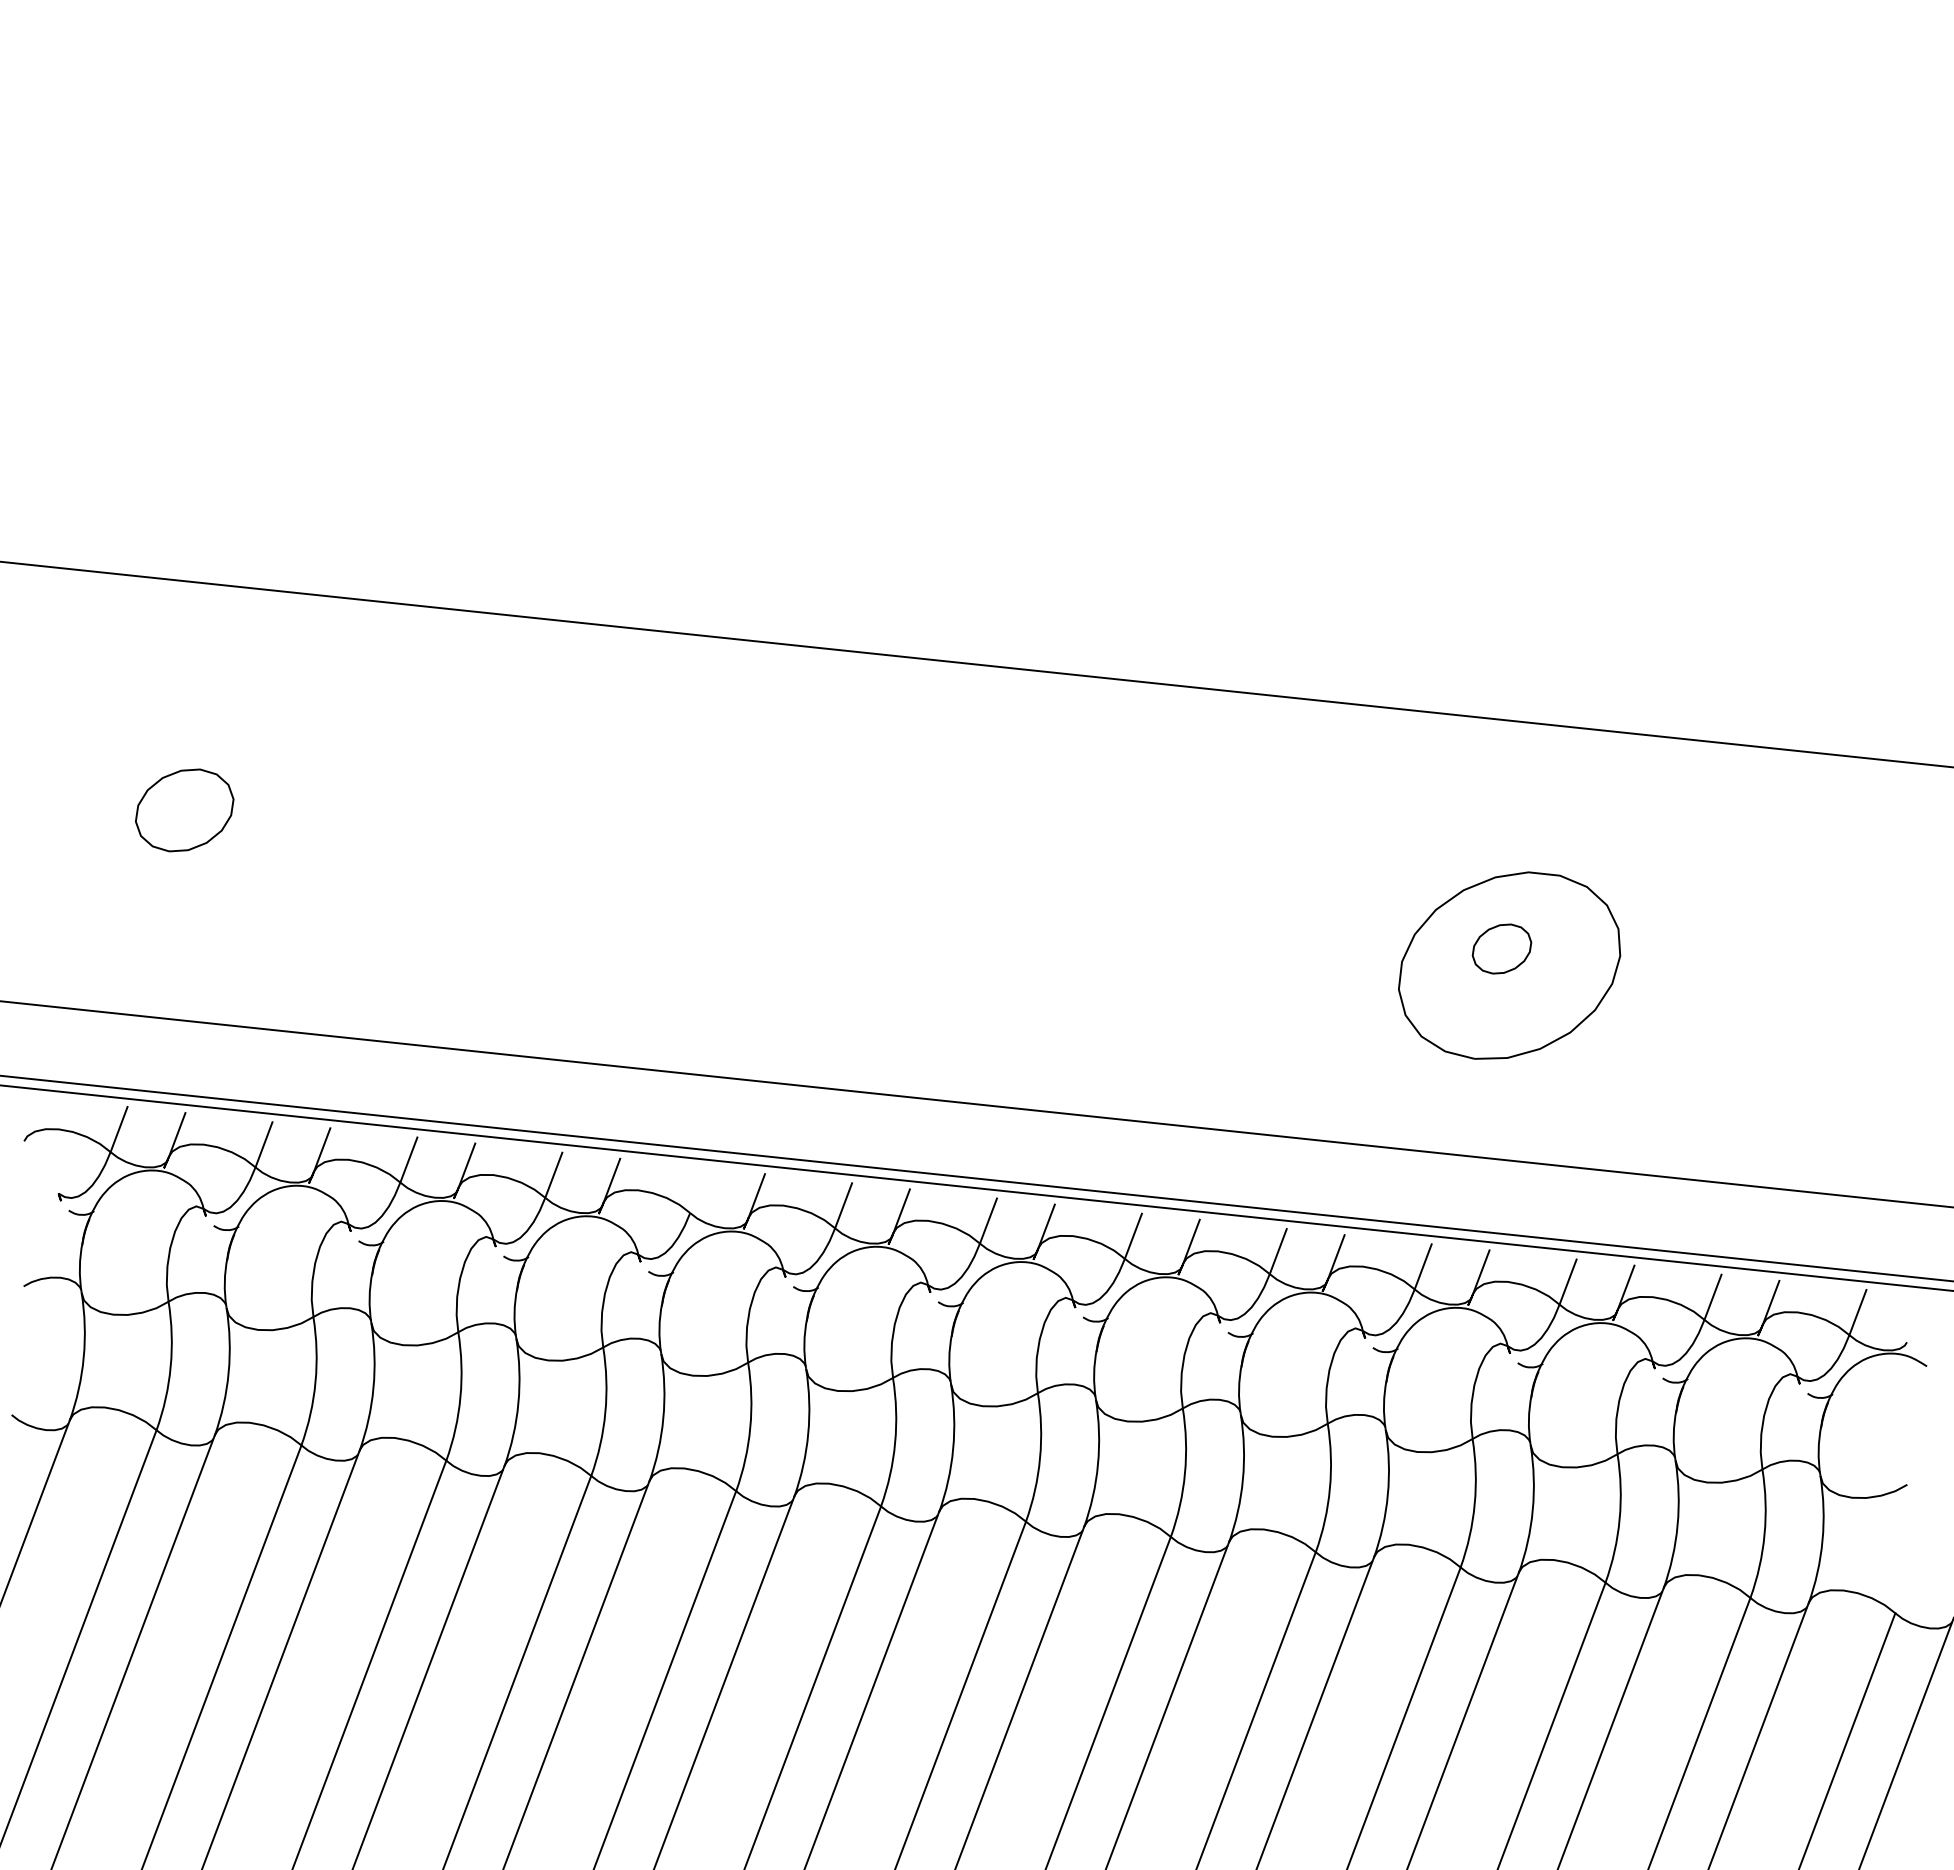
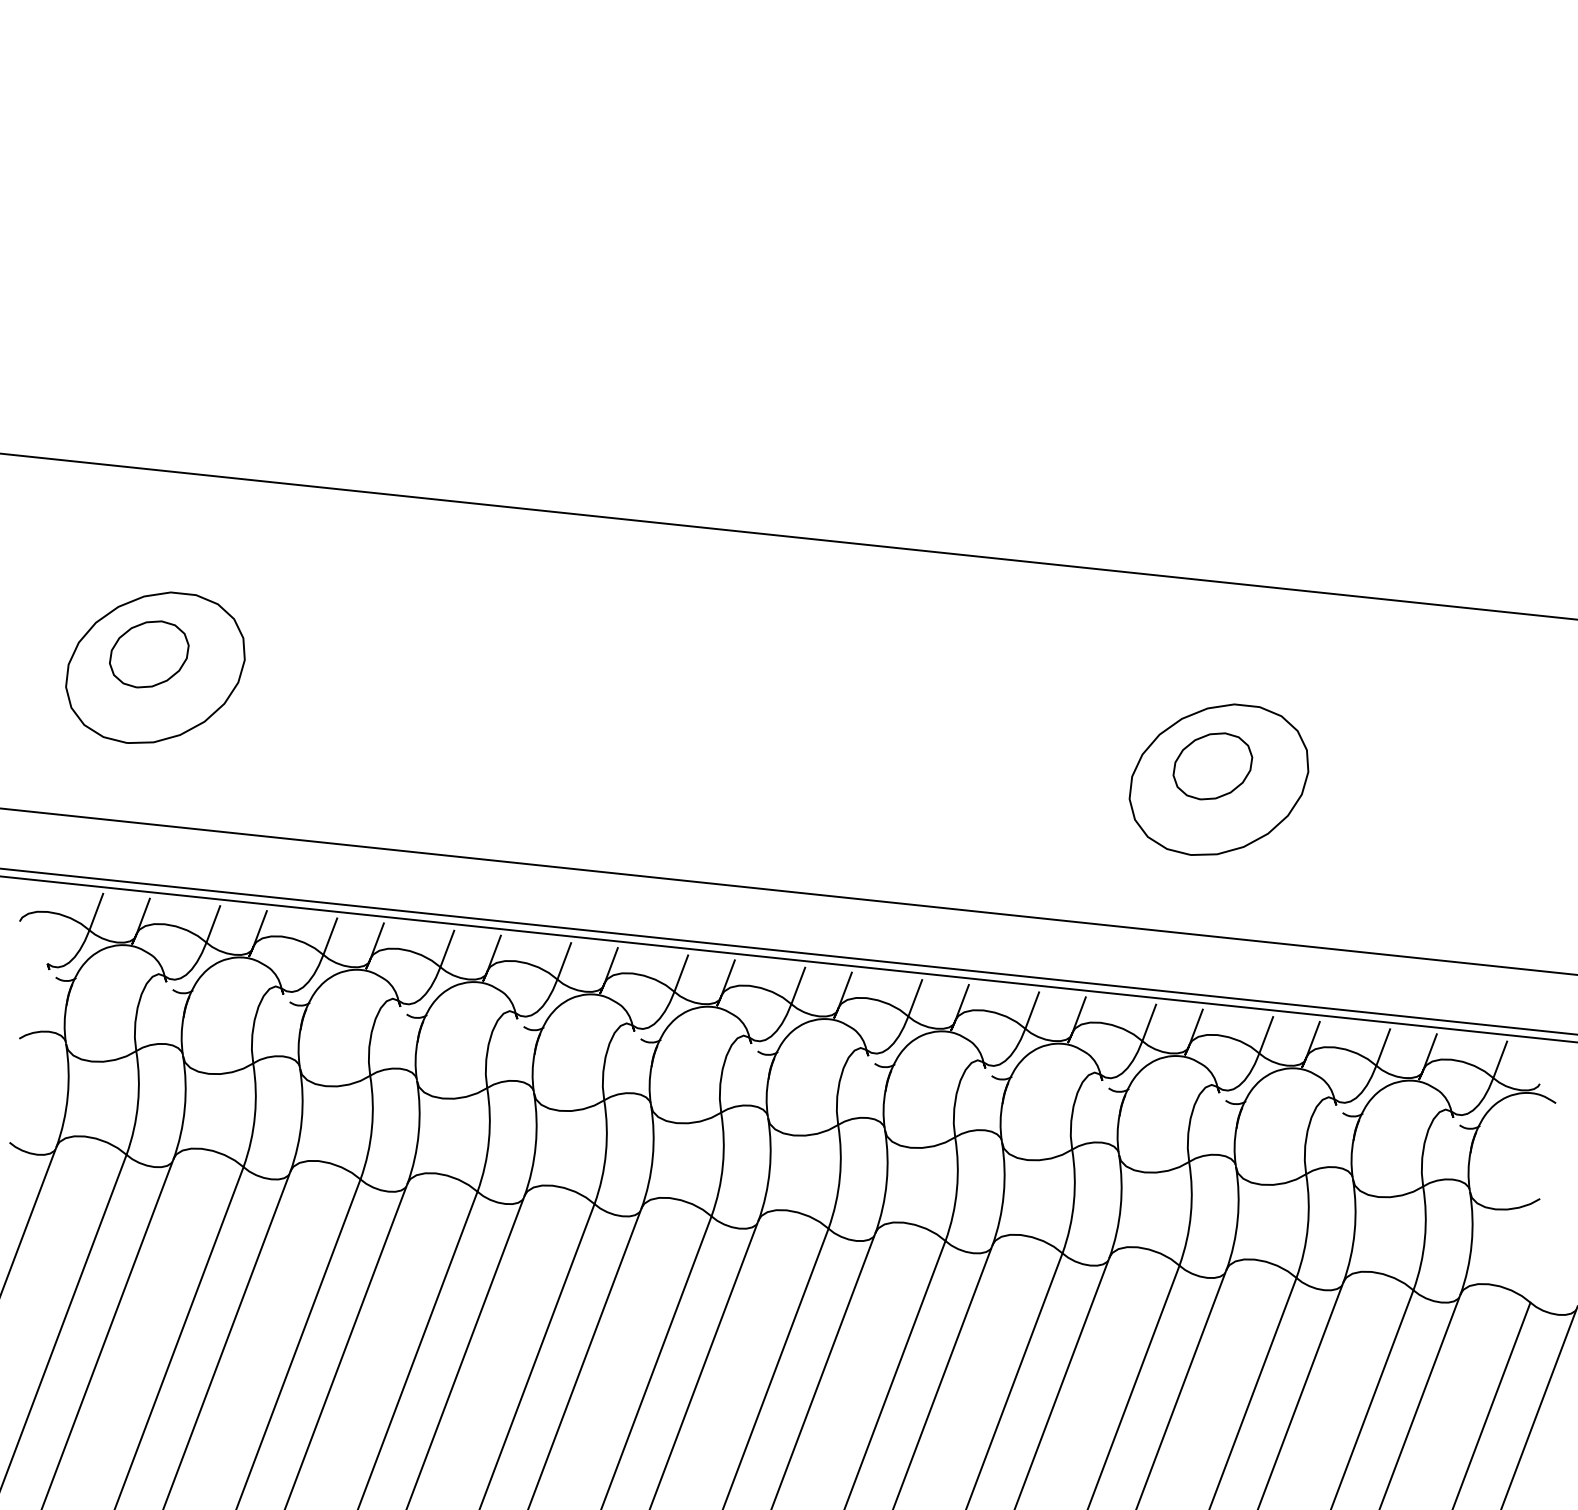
part: (191, 826) -> (154, 667), added
part: (1501, 948) -> (1212, 765), size x1.67
line: (698, 1190) -> (564, 961), added

